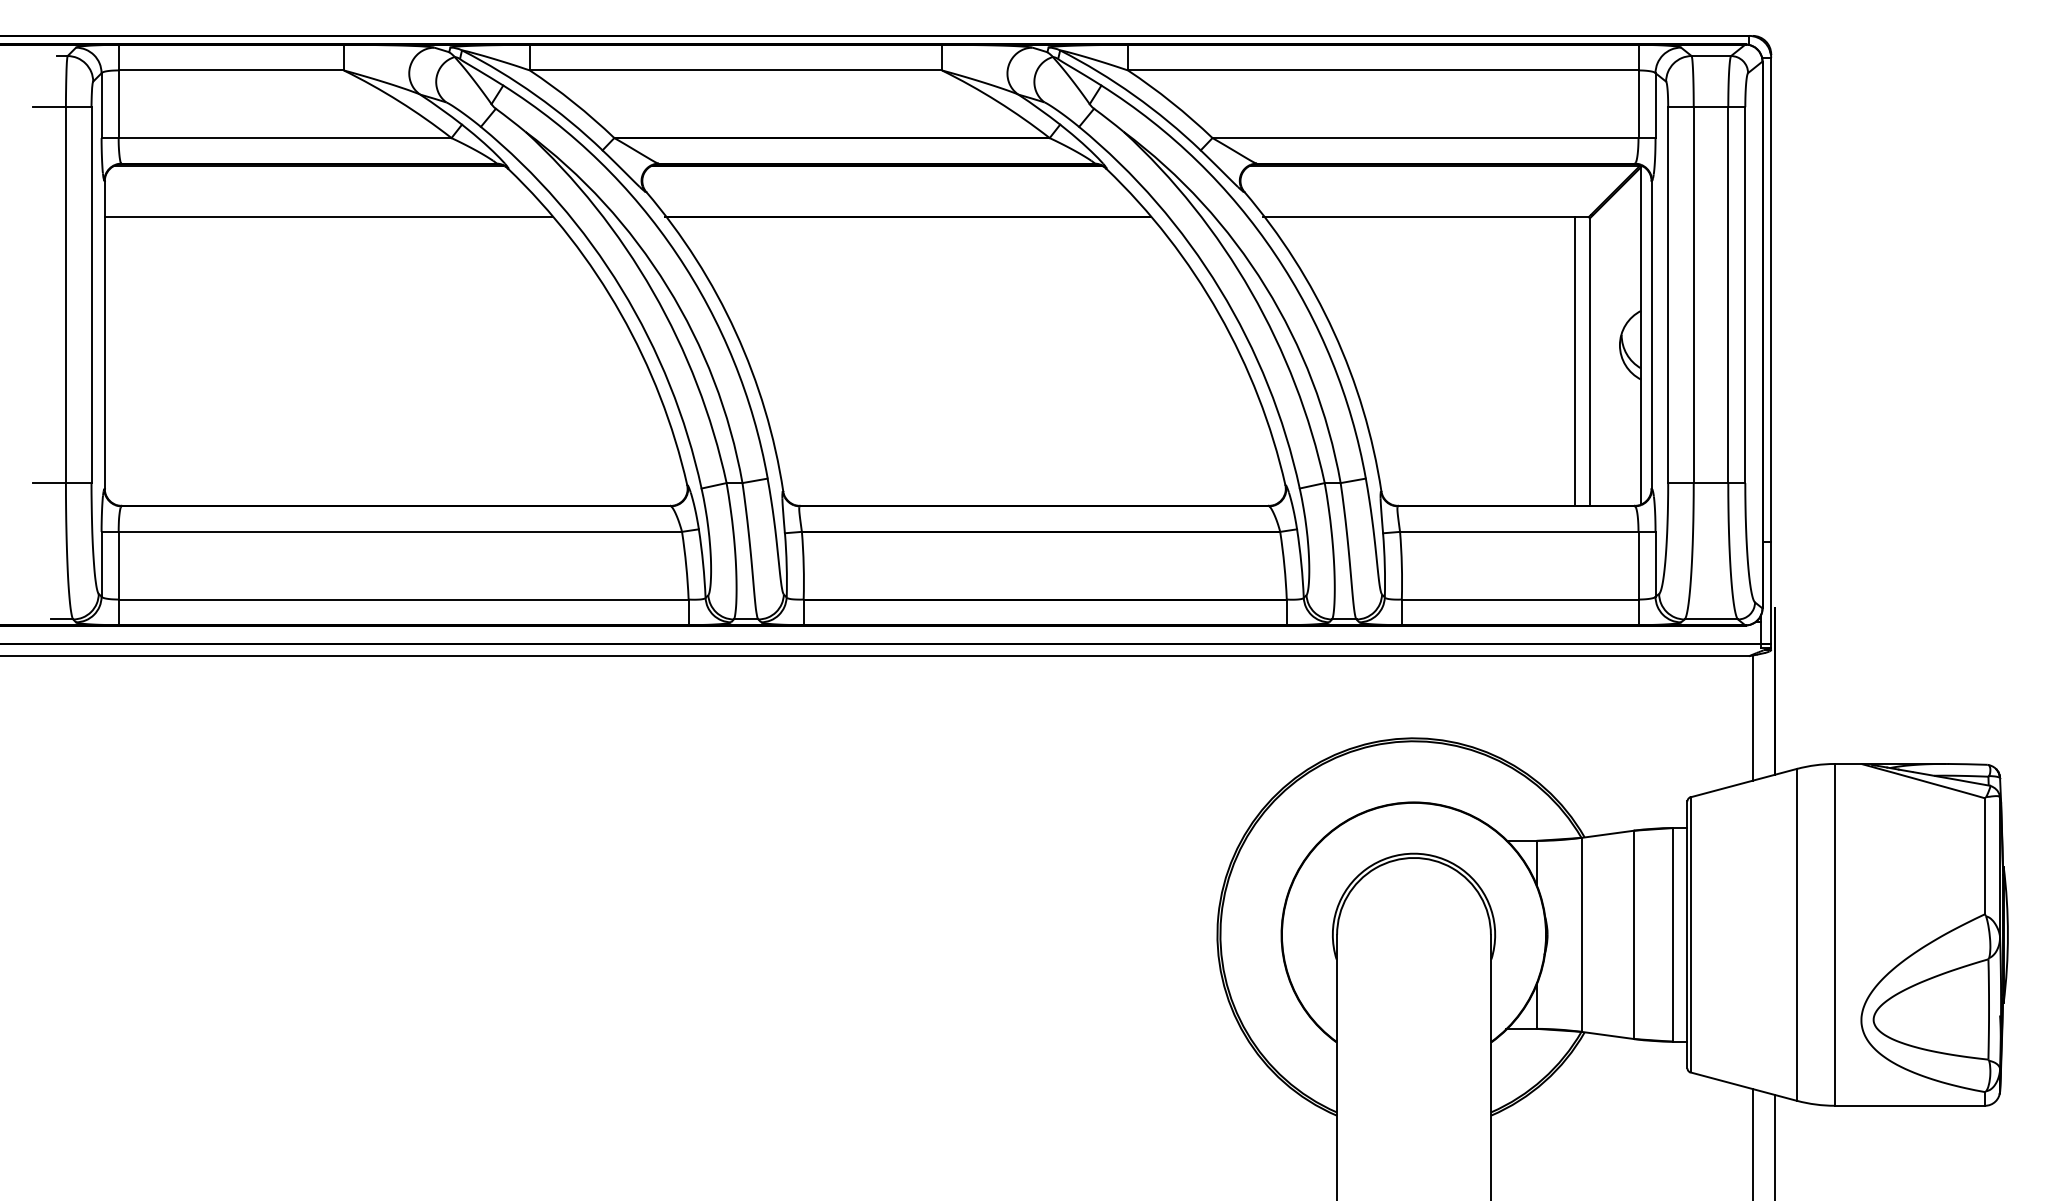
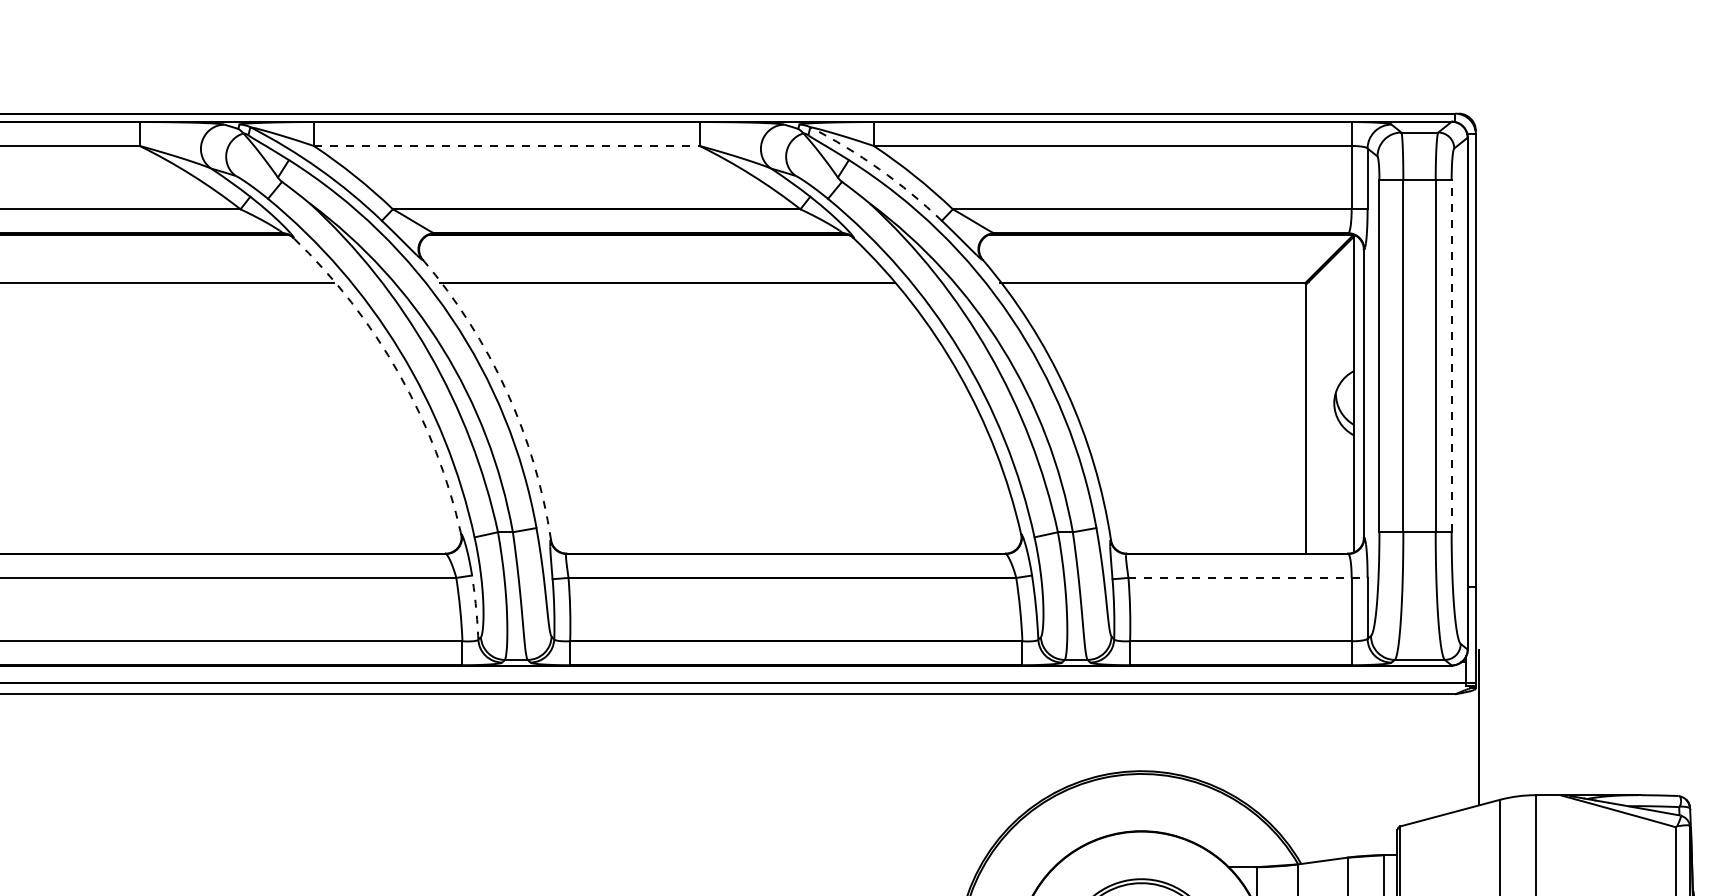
line: (736, 70) -> (507, 146), solid -> dashed
arc: (1134, 95) -> (879, 169), solid -> dashed
line: (1745, 295) -> (1451, 356), solid -> dashed
arc: (620, 313) -> (398, 373), solid -> dashed
arc: (735, 332) -> (506, 391), solid -> dashed
line: (1574, 361) -> (1291, 418), removed
line: (1527, 531) -> (1247, 577), solid -> dashed
arc: (703, 563) -> (476, 607), solid -> dashed
line: (1752, 718) -> (1458, 752), removed

